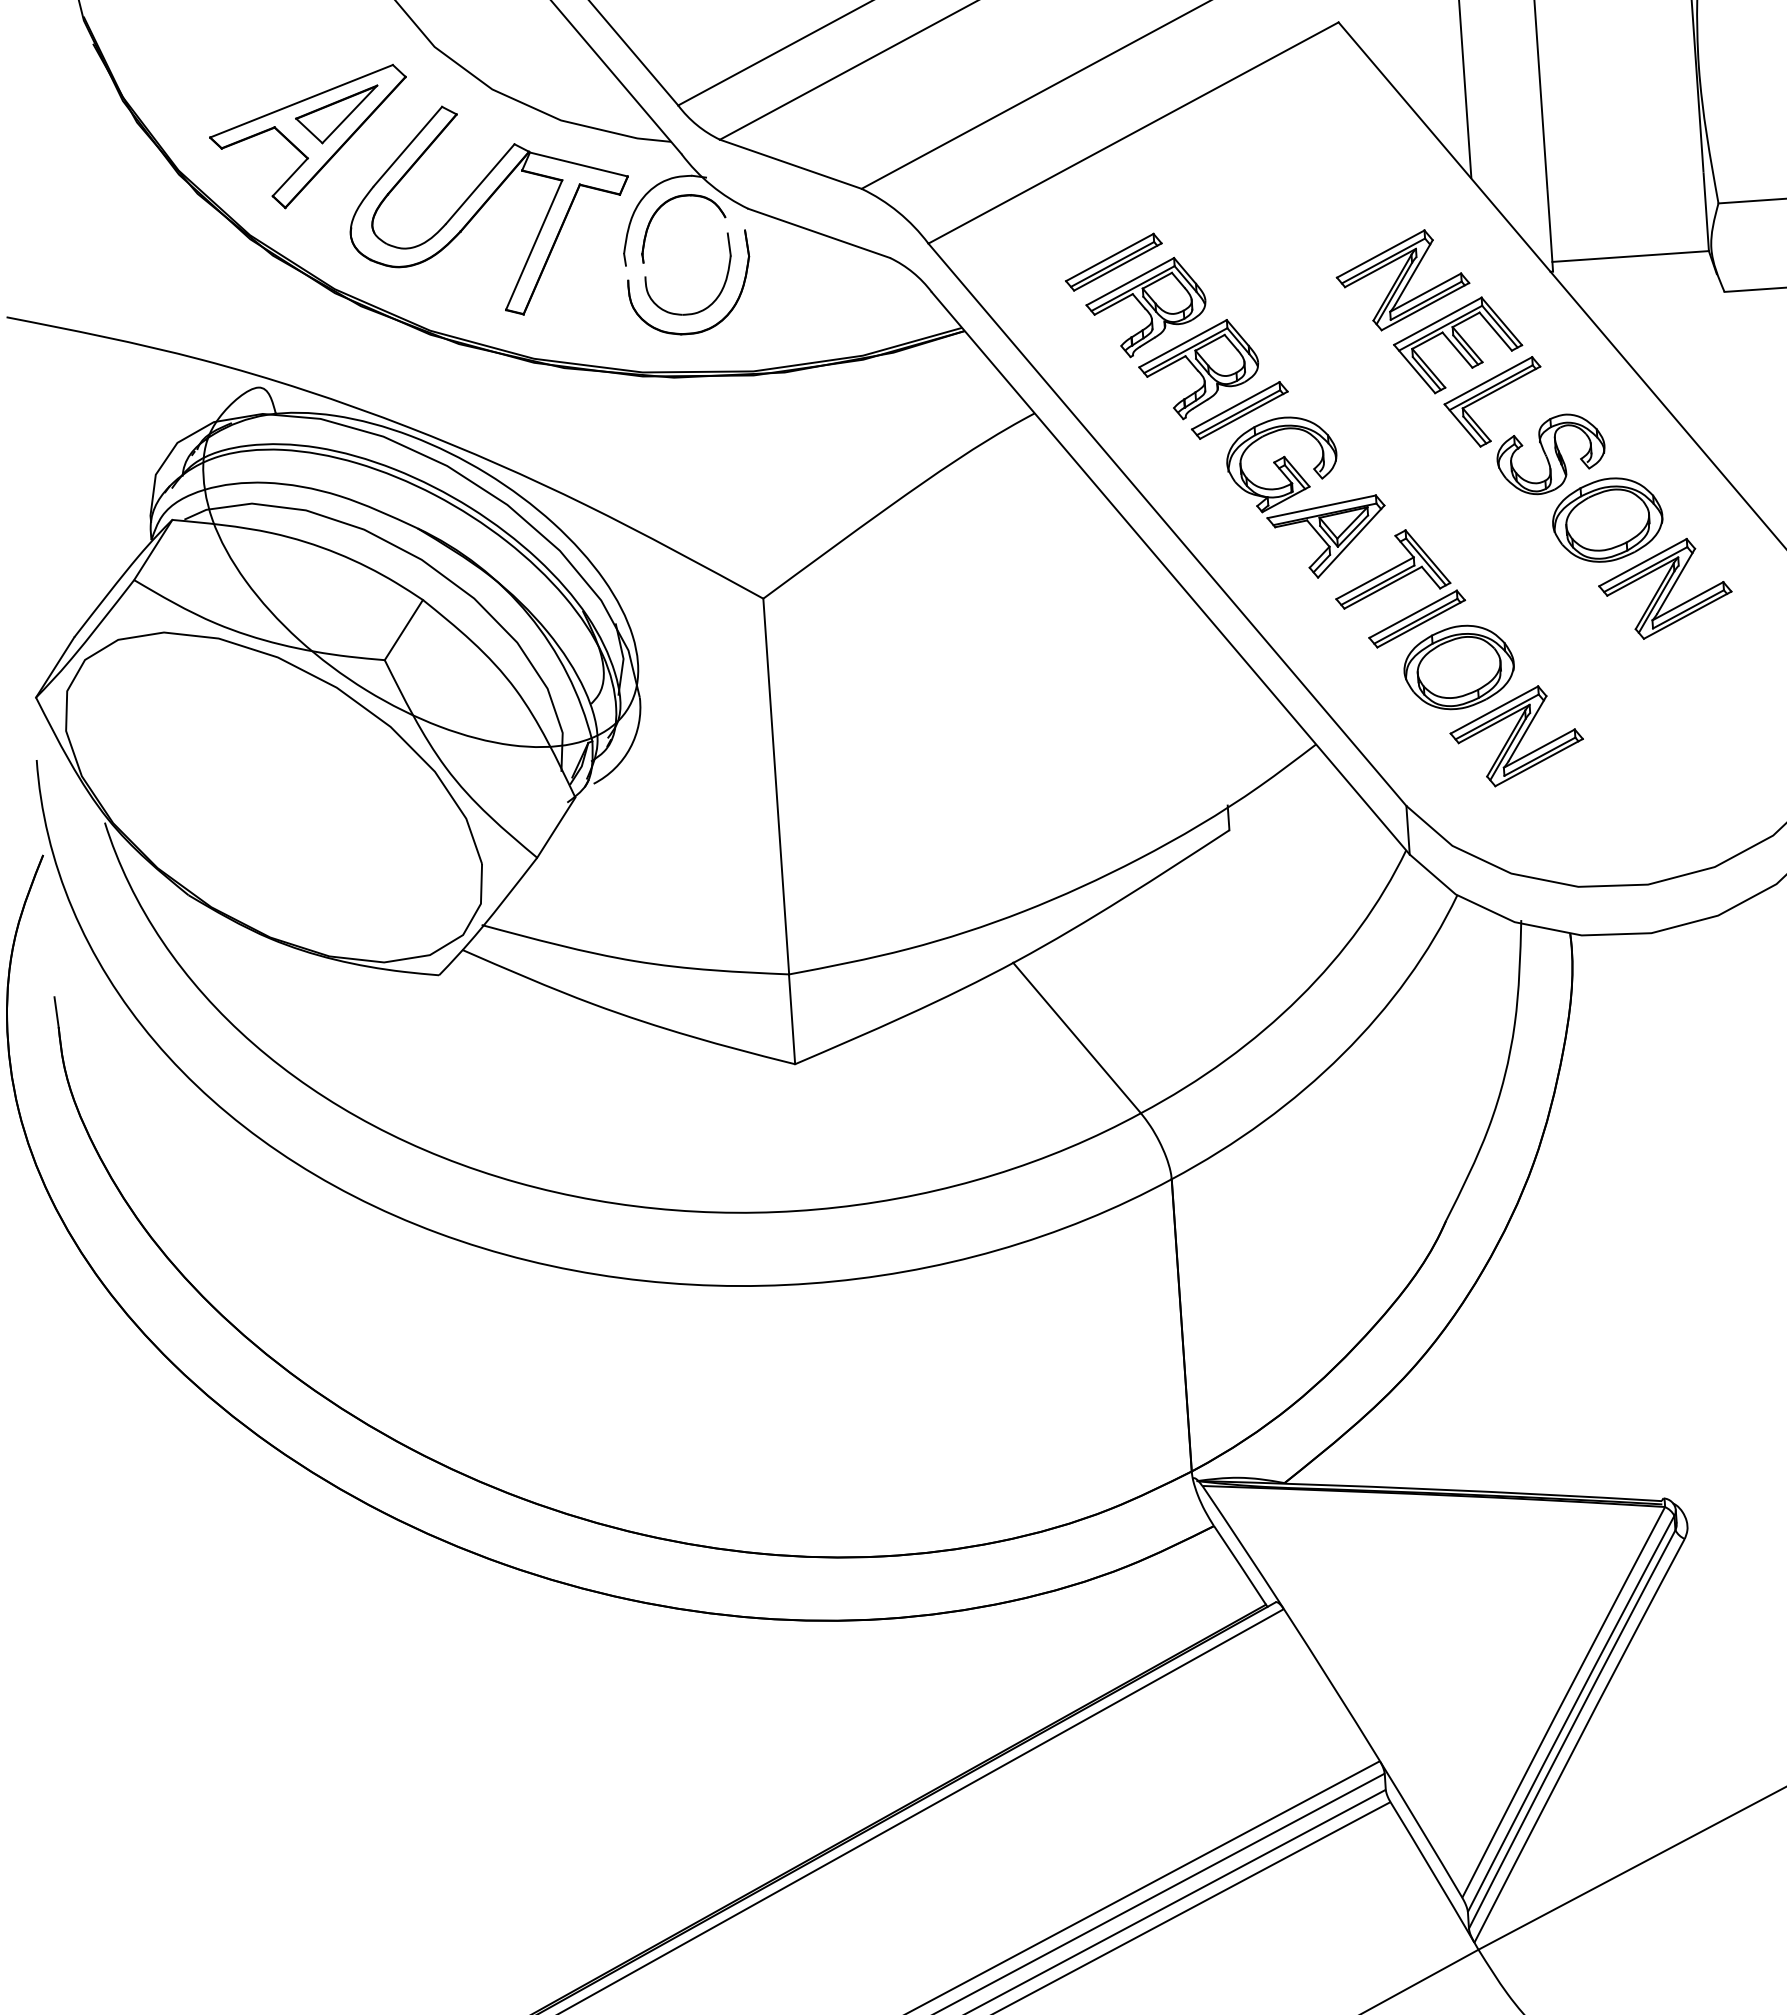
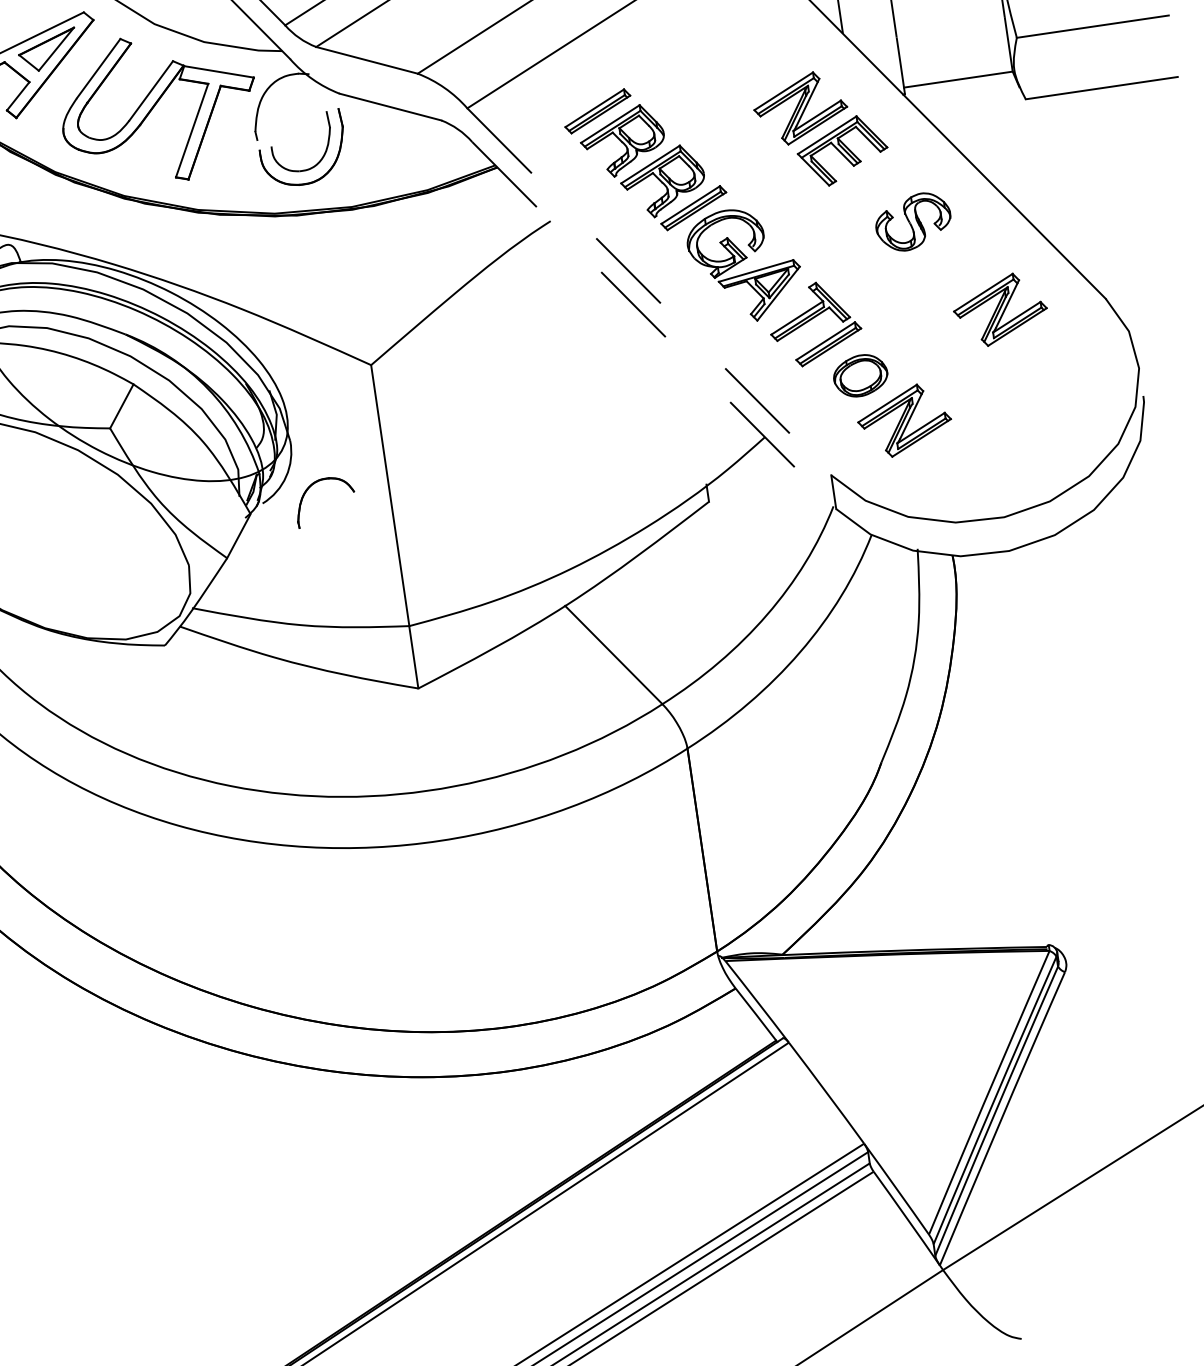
part: (665, 204) -> (311, 486), moved
part: (1489, 395) -> (867, 184), removed
part: (1607, 519) -> (956, 264), removed
line: (1167, 525) -> (649, 292), solid -> dashed
line: (1171, 573) -> (654, 325), solid -> dashed
part: (1458, 667) -> (860, 375), size x0.7

